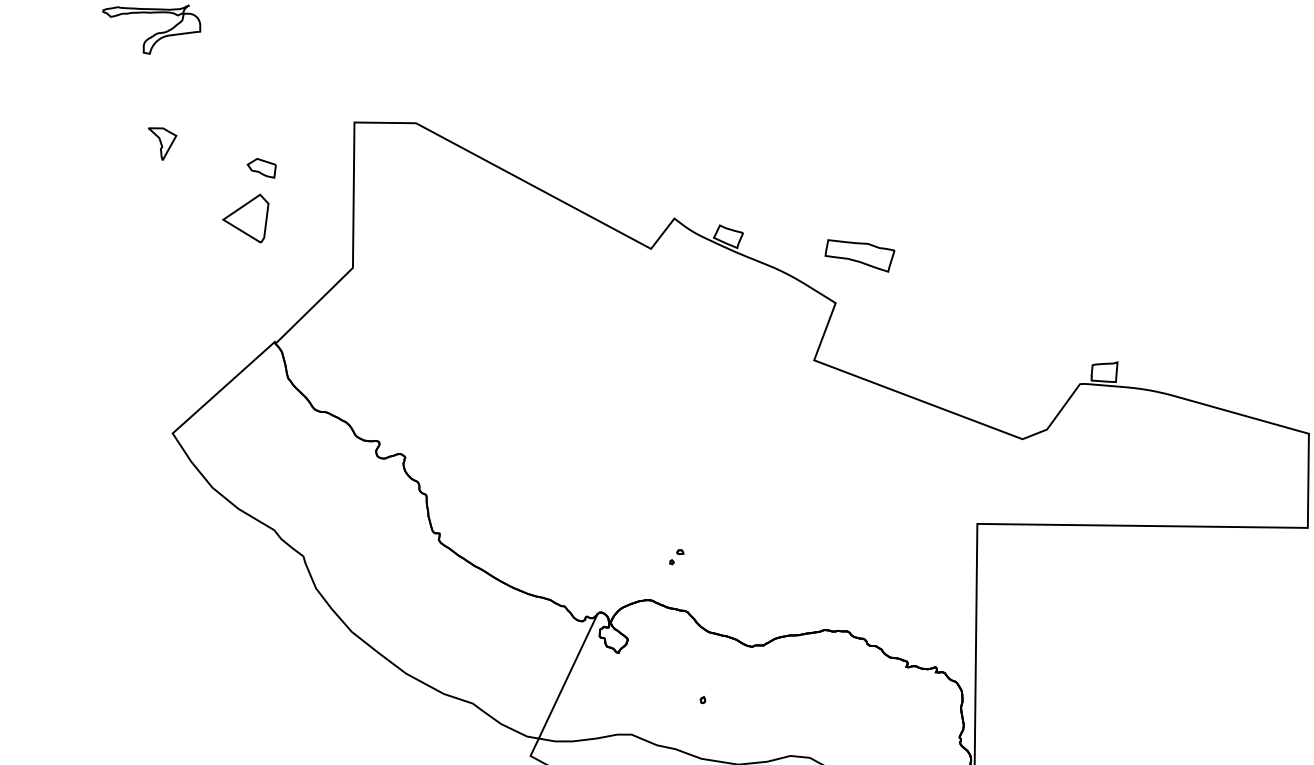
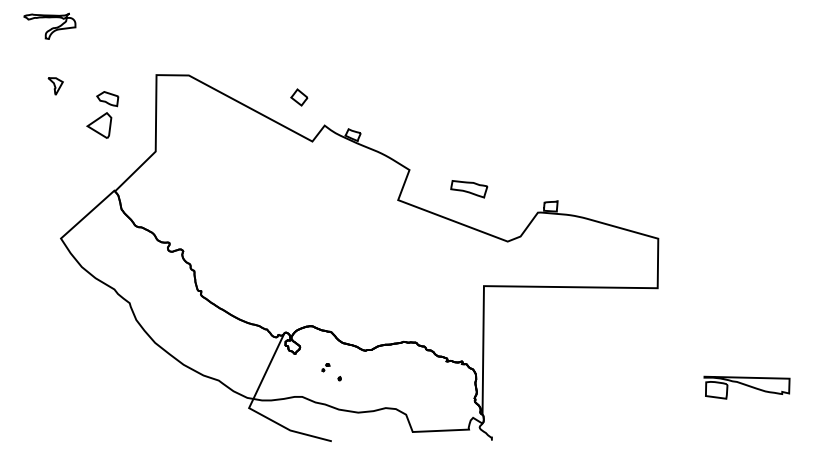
part: (626, 165) -> (299, 97), added
part: (261, 168) -> (107, 99), size x1.43
part: (860, 256) -> (469, 189), moved
part: (675, 556) -> (325, 367), moved

